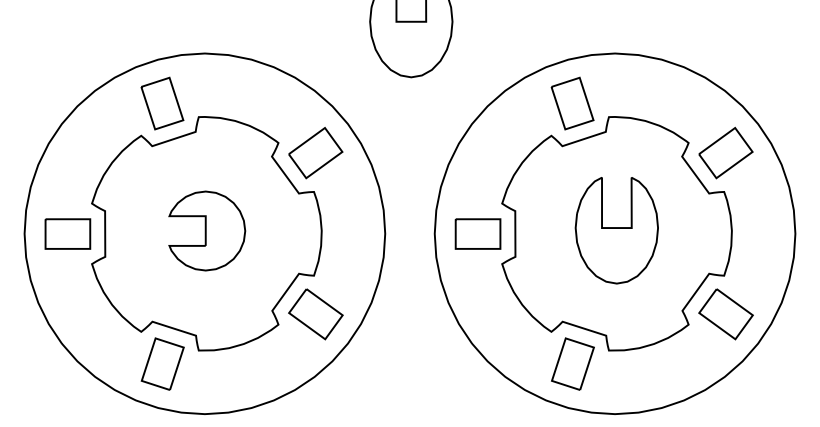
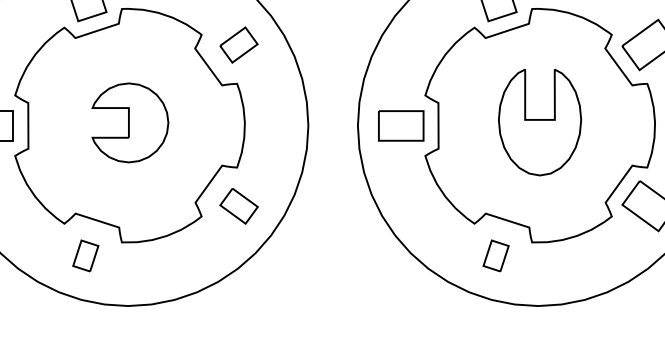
part: (315, 153) -> (238, 45), size x0.7
part: (315, 314) -> (238, 206), size x0.7
part: (162, 363) -> (85, 255), size x0.6
part: (572, 363) -> (495, 255), size x0.6

